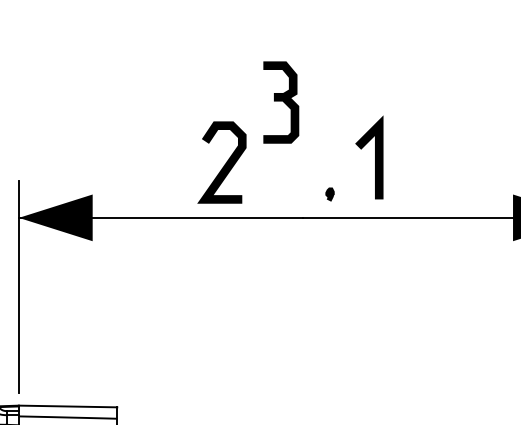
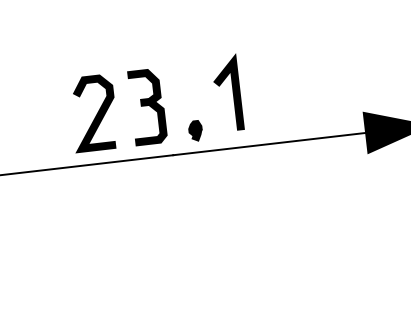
part: (281, 102) -> (147, 106), moved
part: (329, 194) -> (195, 131), size x1.67

